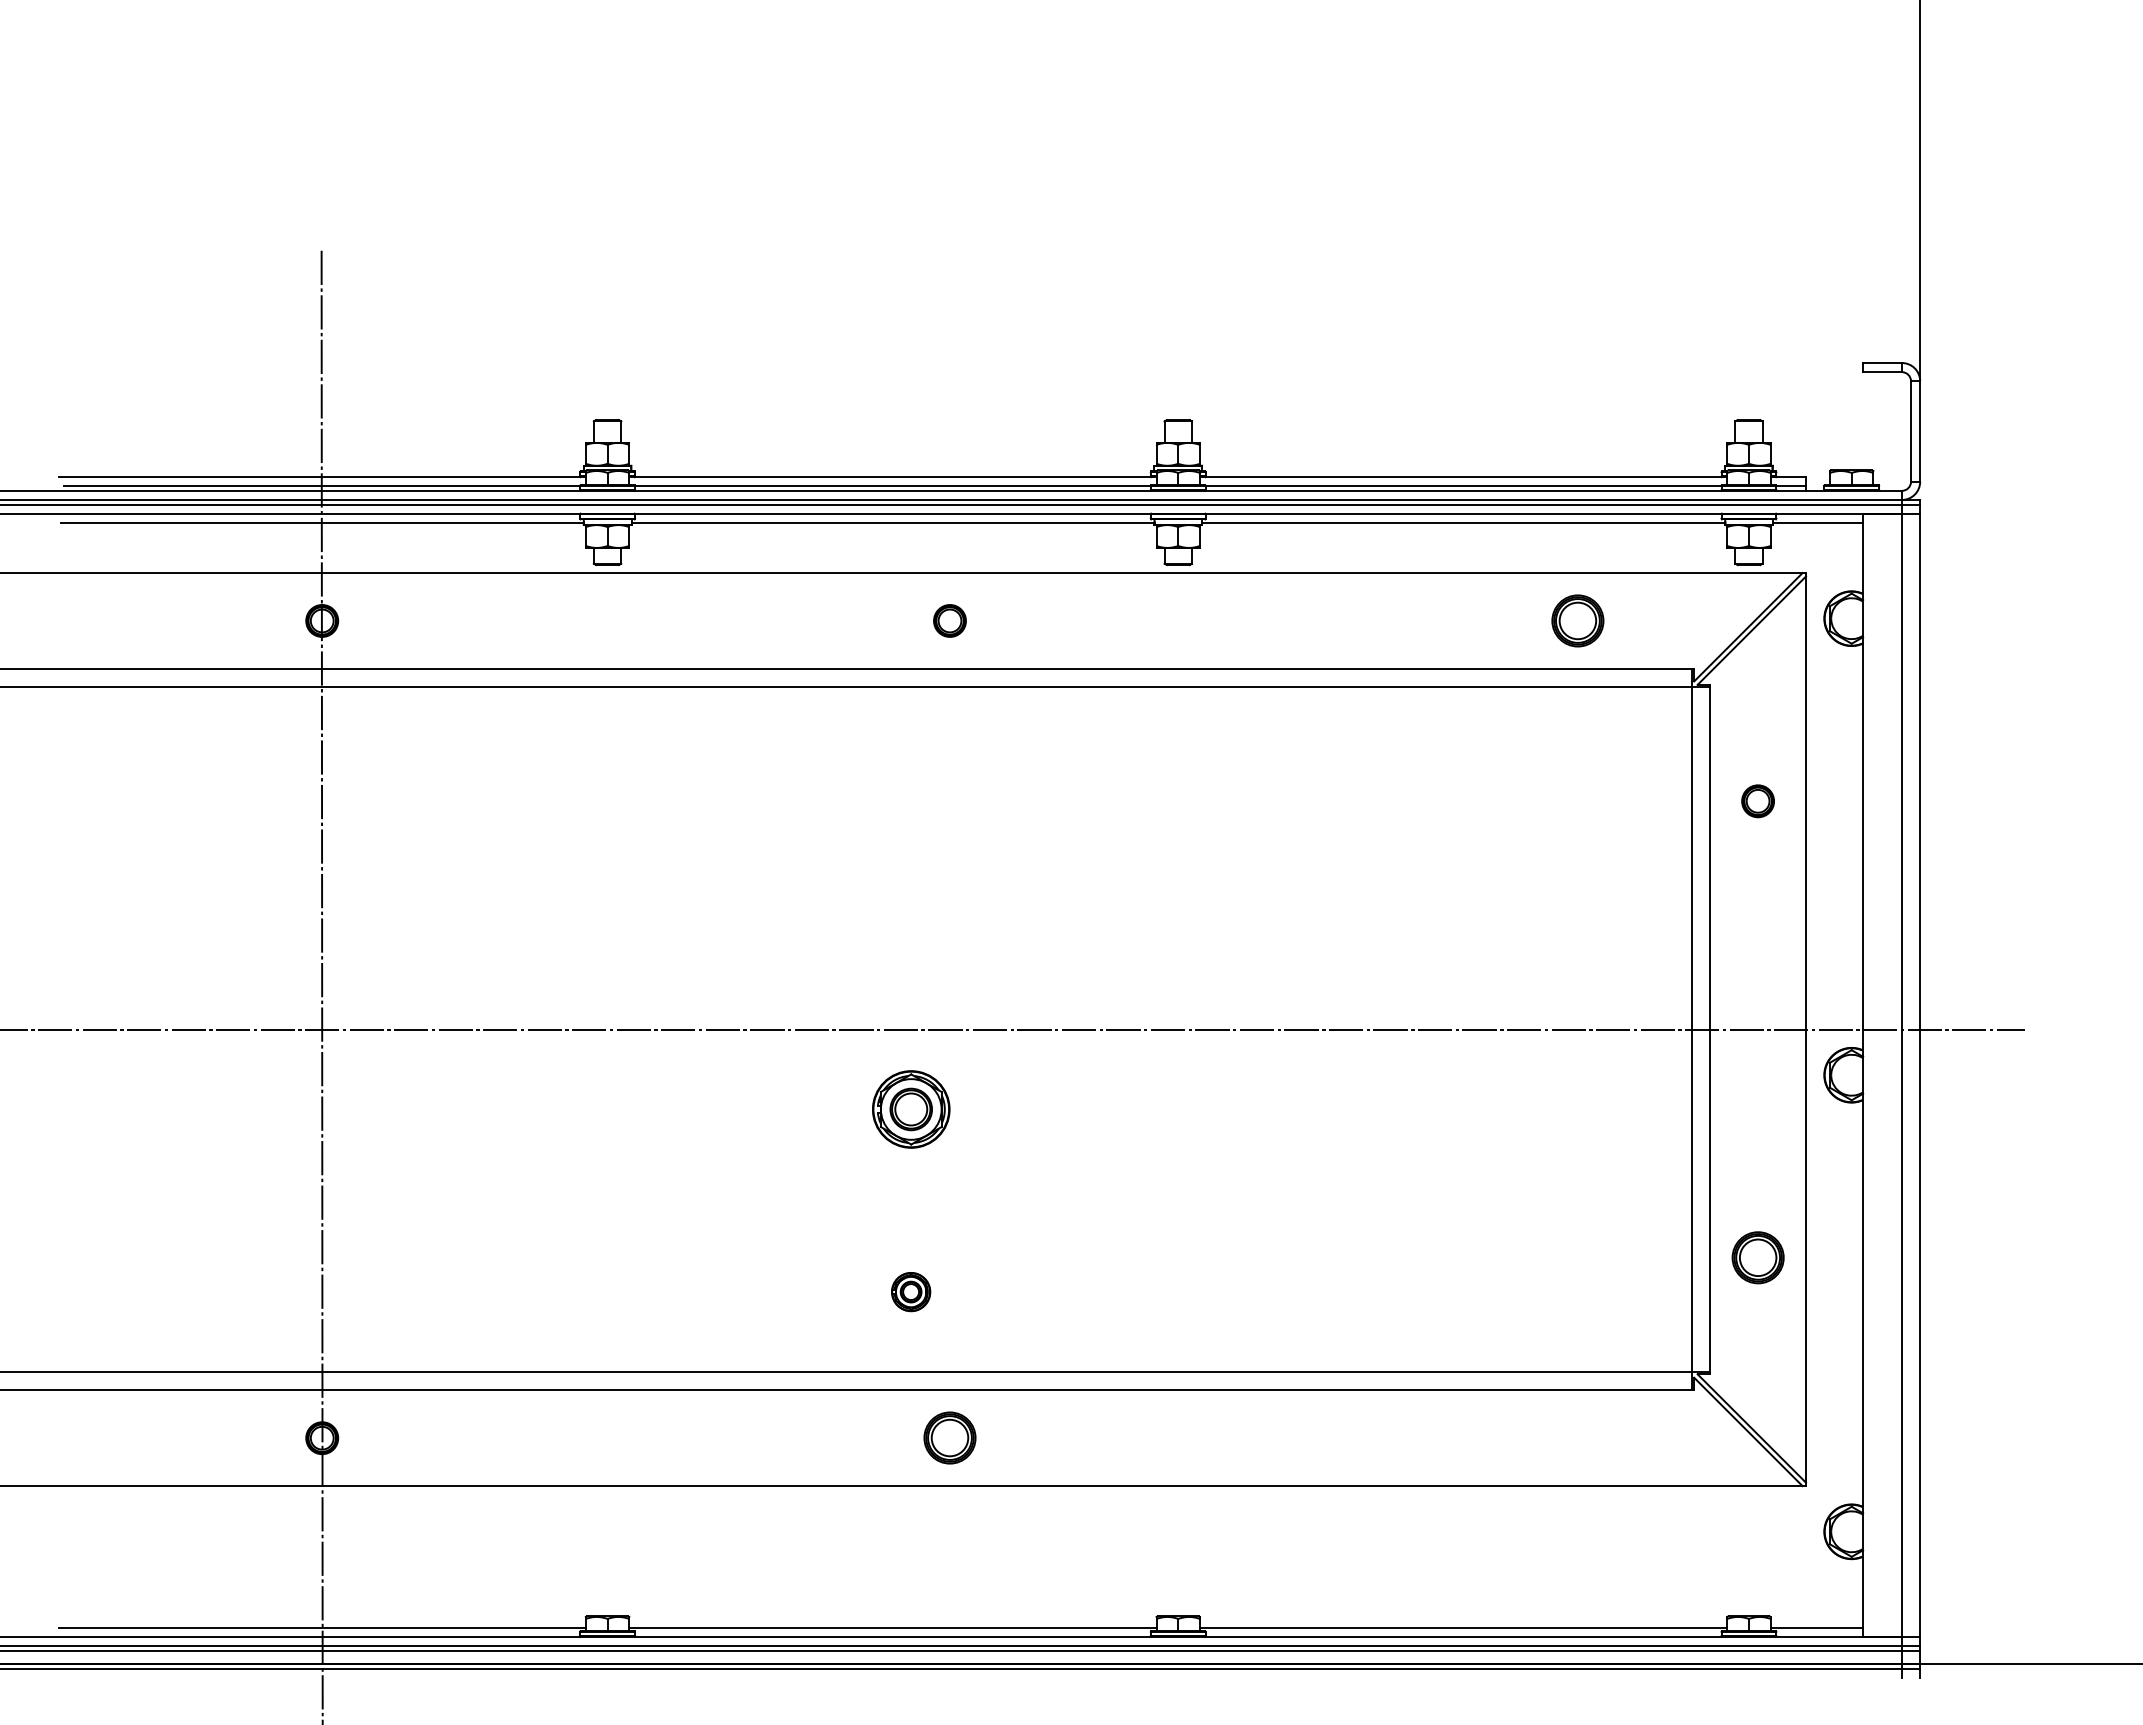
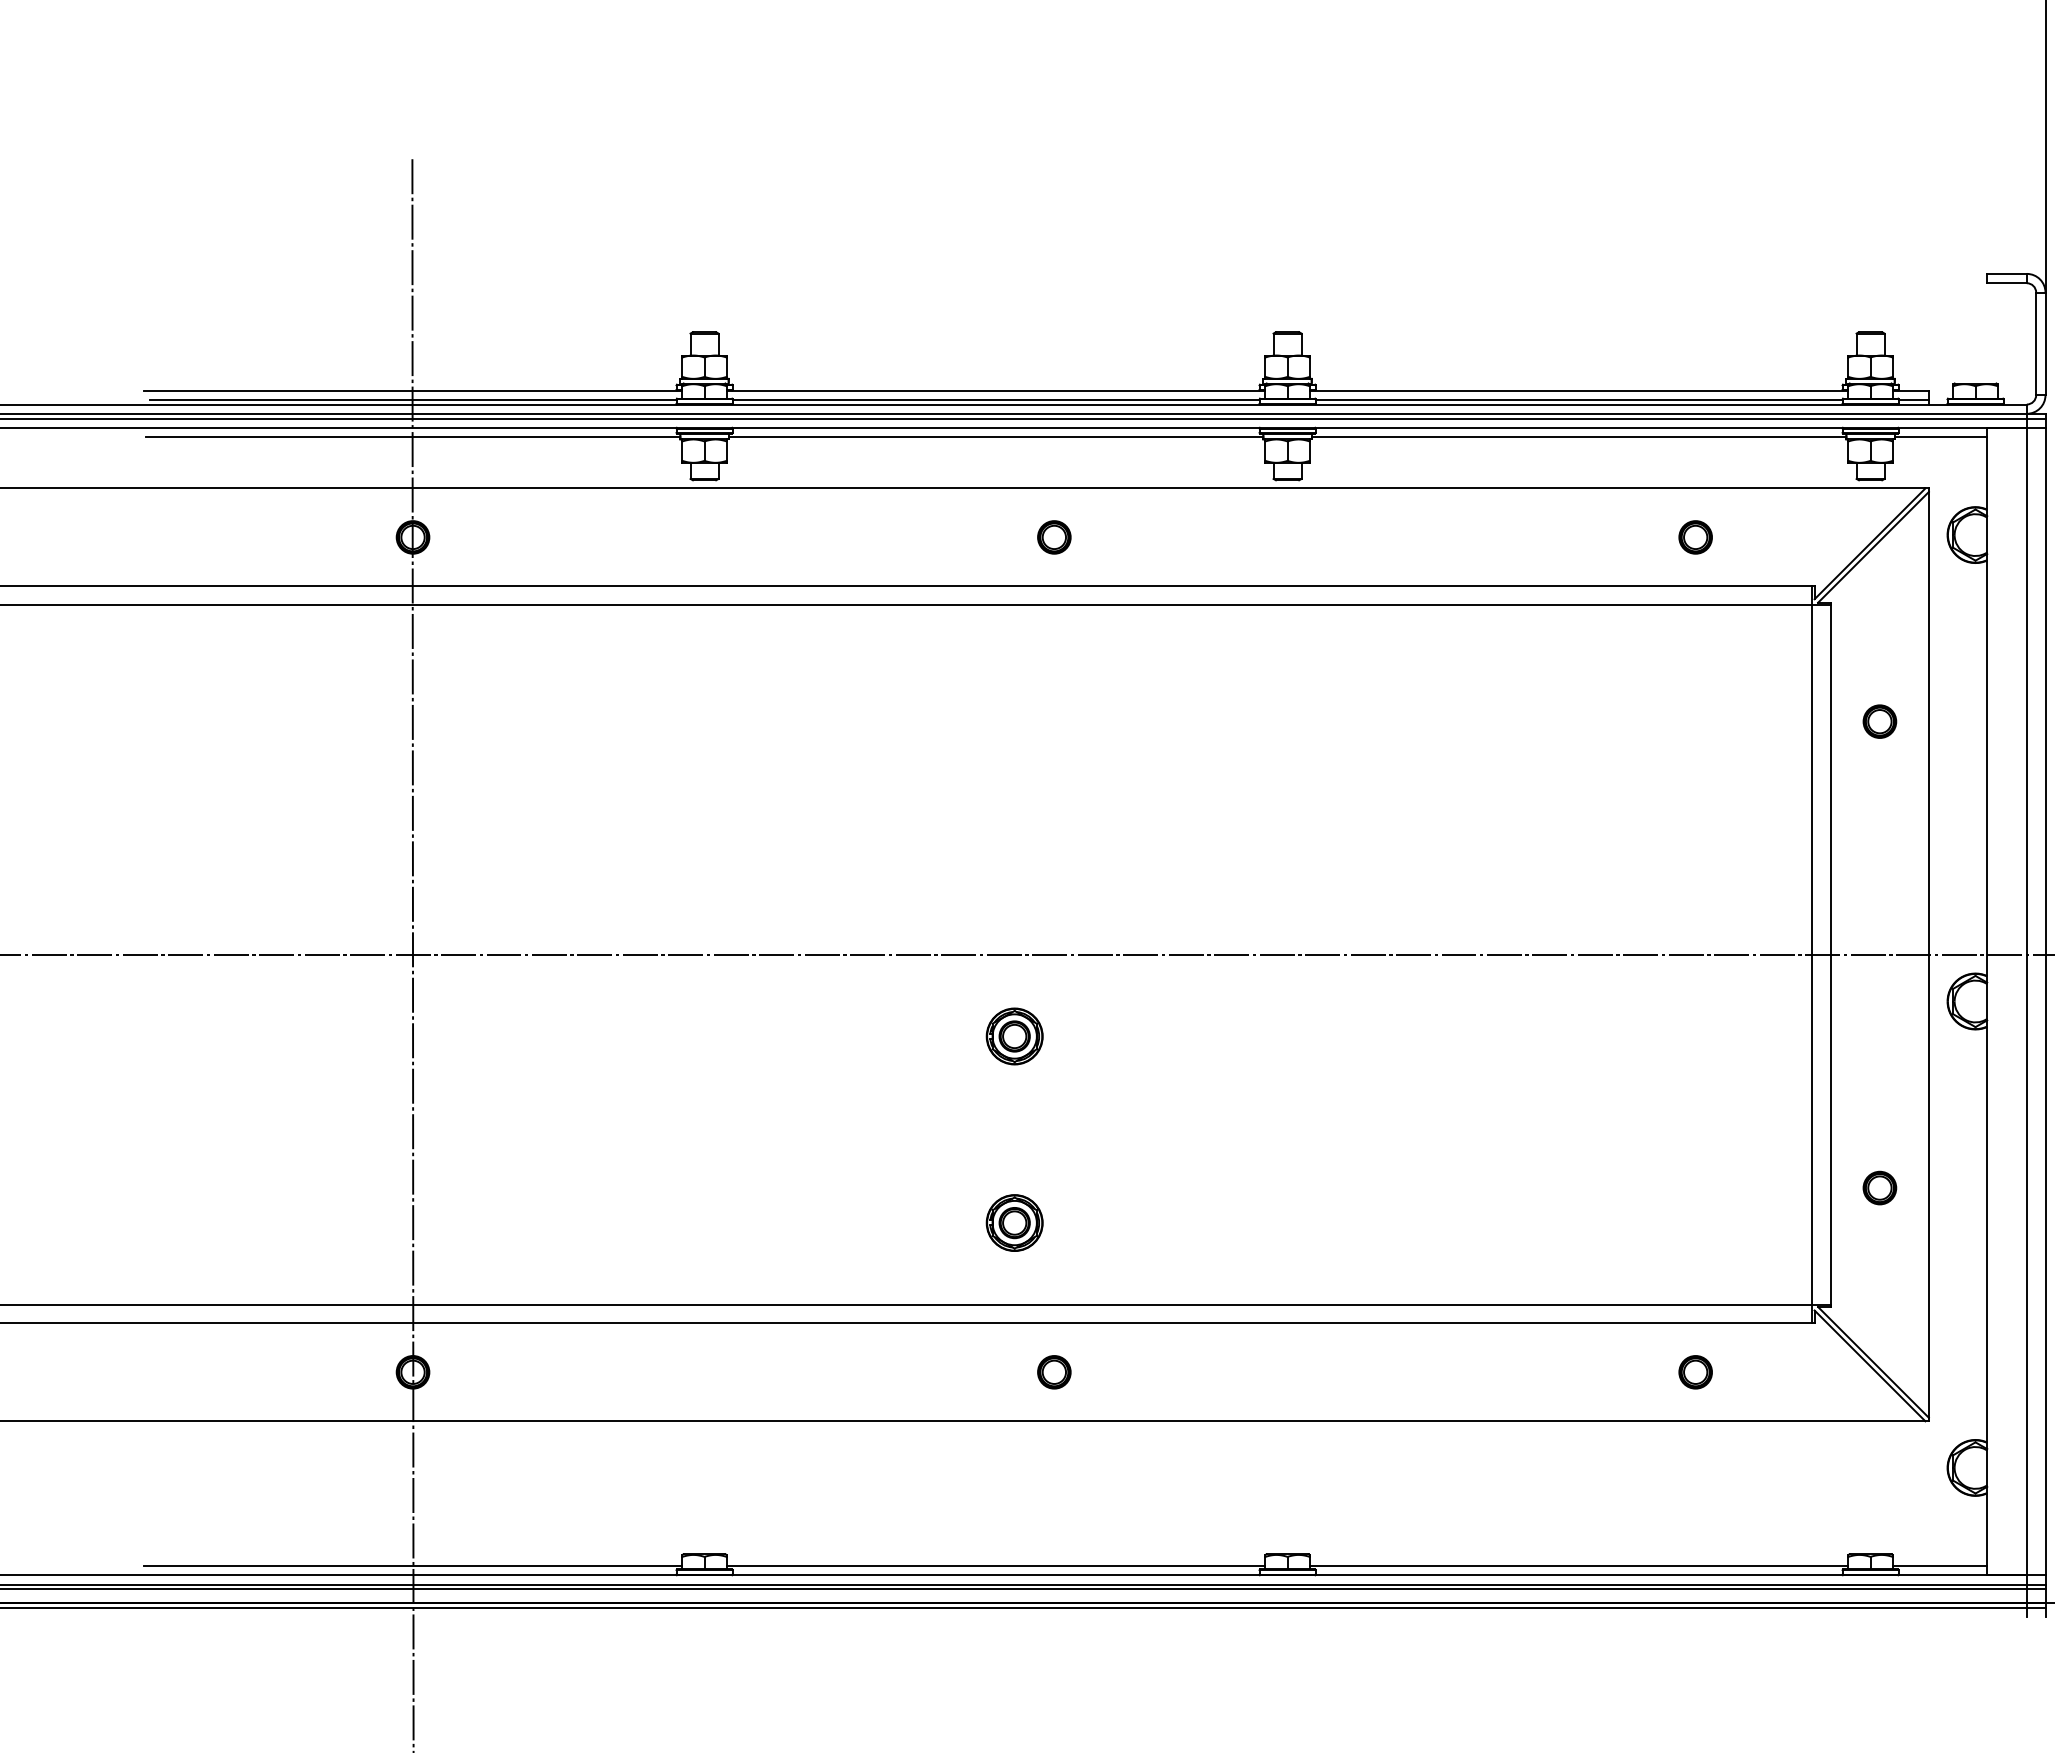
part: (1577, 620) -> (1695, 536), size x0.62
part: (910, 1109) -> (1014, 1036), size x0.71
part: (1757, 1257) -> (1879, 1187), size x0.62
part: (910, 1291) -> (1014, 1222), size x1.43
part: (949, 1438) -> (1053, 1372), size x0.62
part: (1577, 1438) -> (1695, 1372), added

